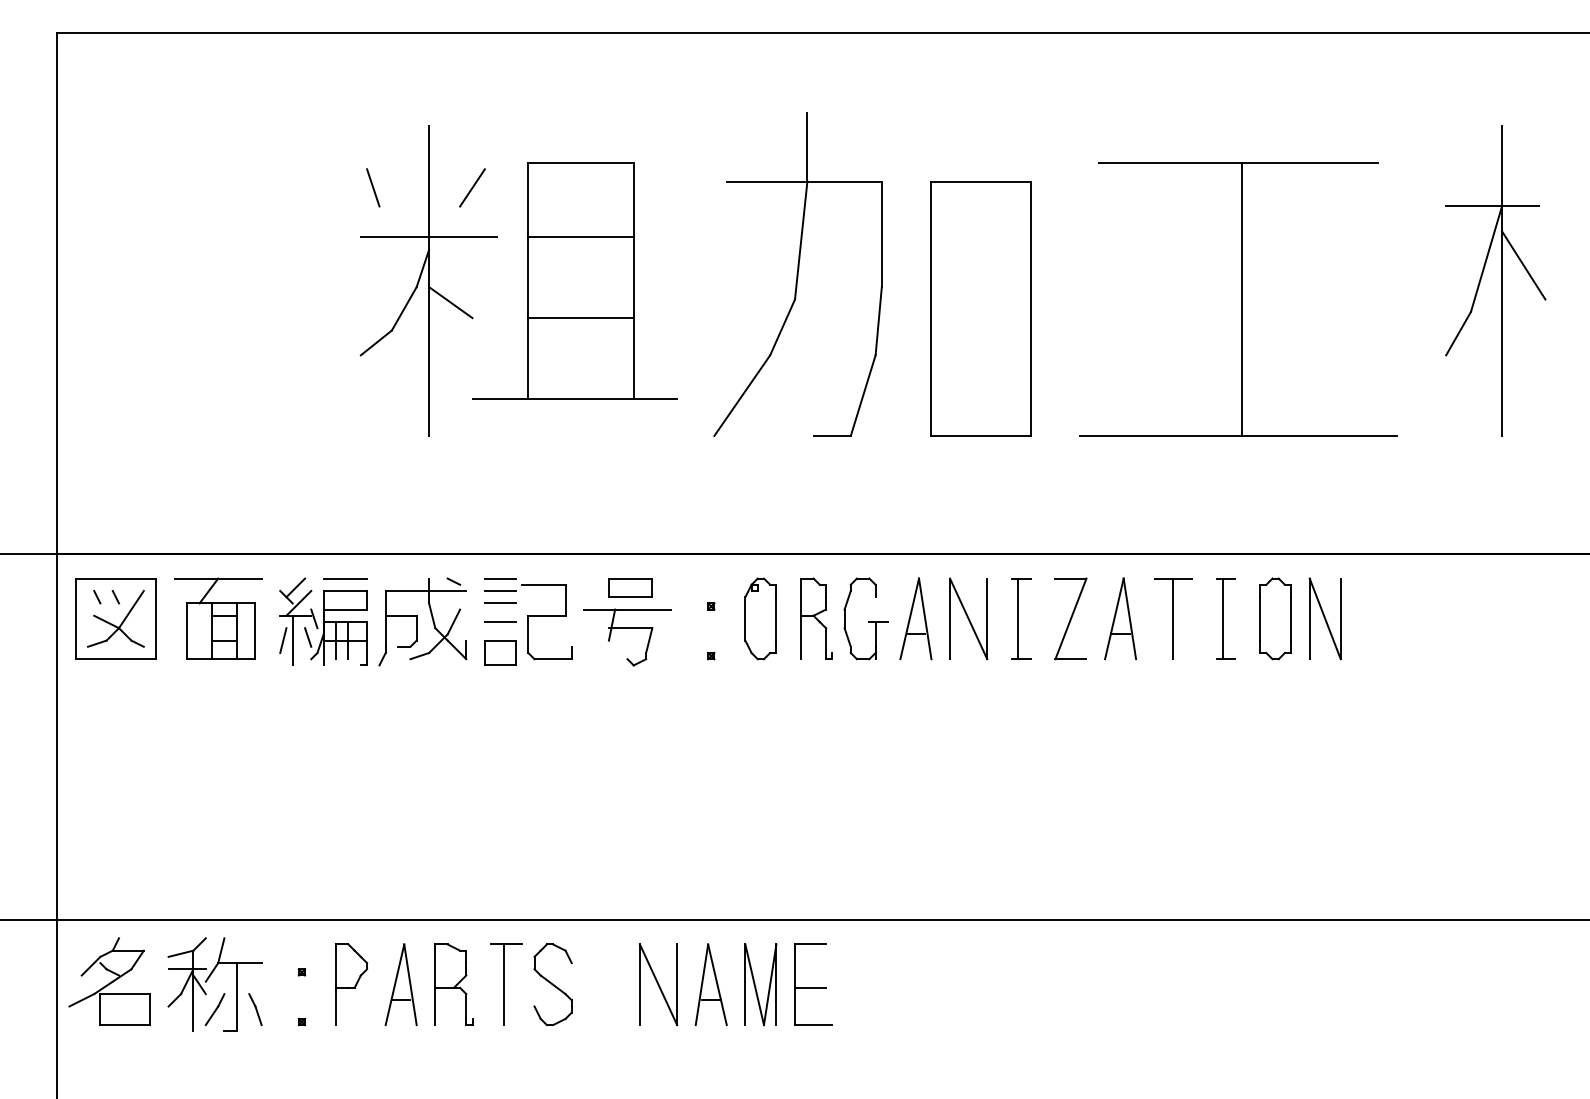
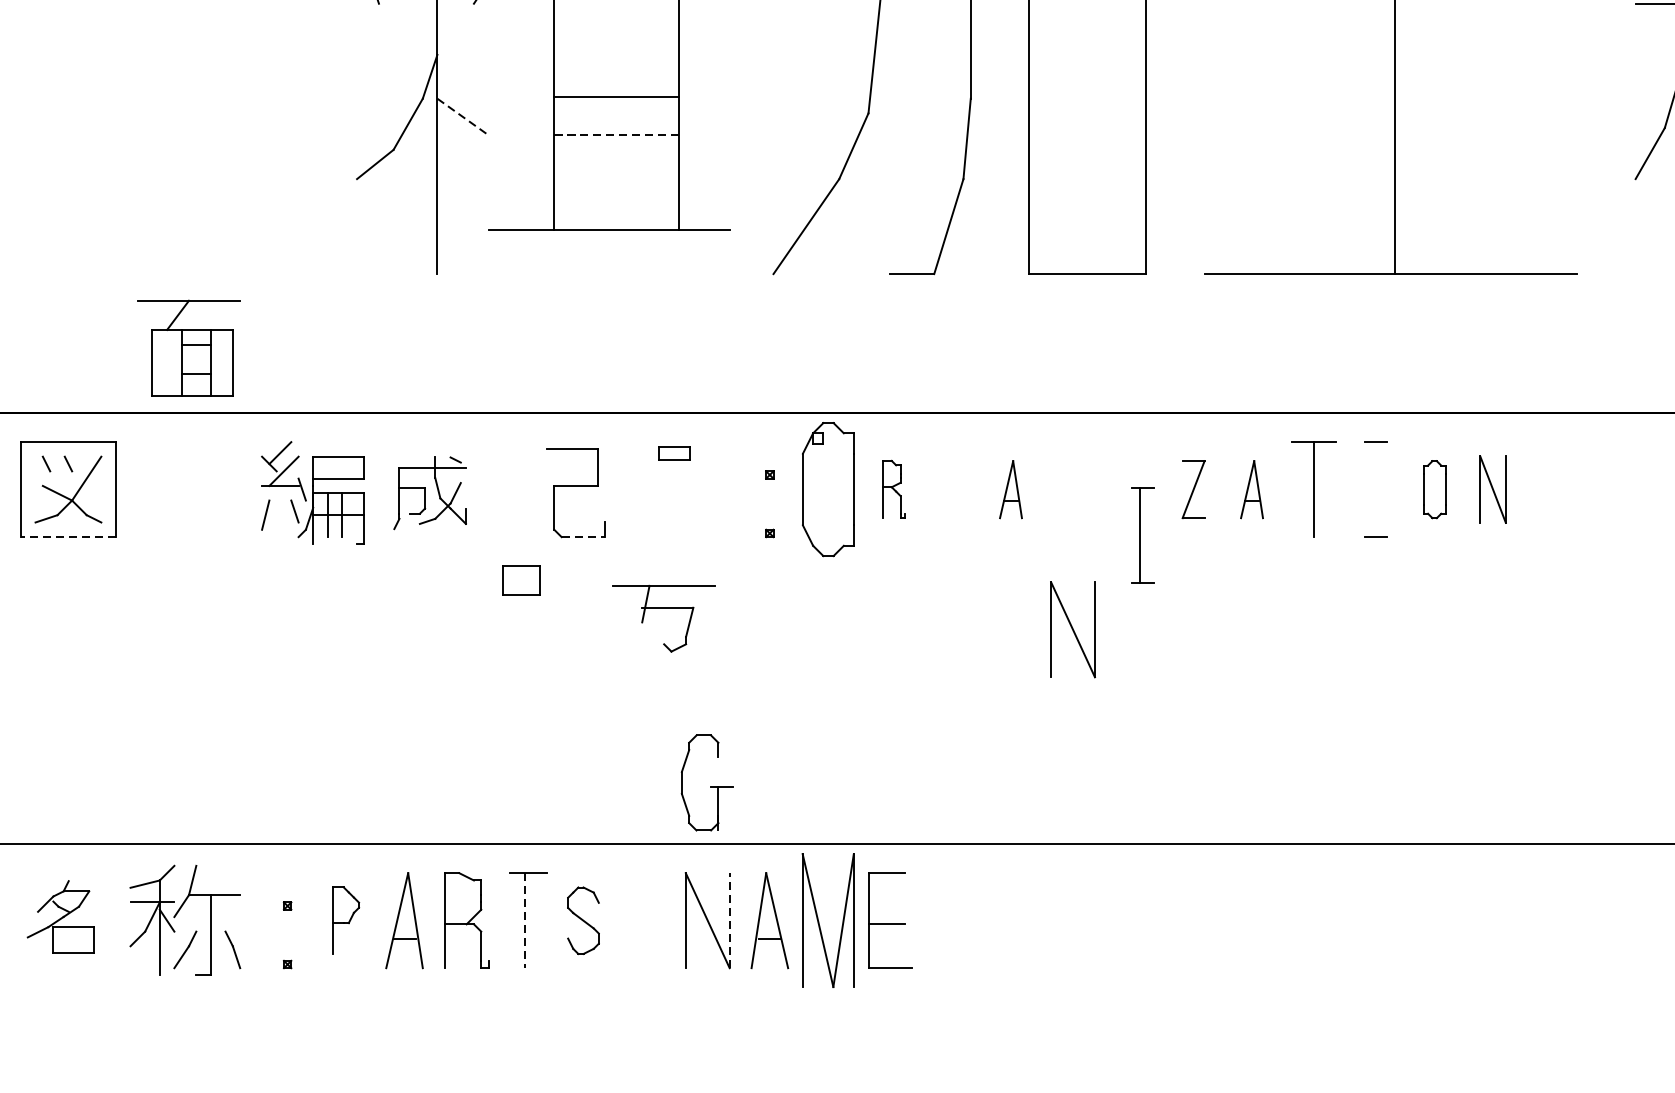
line: (428, 237) -> (436, 40), removed
line: (580, 237) -> (615, 96), moved
line: (450, 302) -> (462, 116), solid -> dashed
line: (581, 318) -> (616, 135), solid -> dashed
line: (345, 578) -> (338, 442), removed
line: (499, 578) -> (520, 442), removed
part: (630, 587) -> (674, 452), size x0.6
line: (499, 590) -> (520, 456), removed
line: (499, 603) -> (520, 471), removed
part: (218, 618) -> (189, 347), moved
part: (760, 618) -> (827, 489), size x1.4
part: (816, 618) -> (893, 489), size x0.6
part: (865, 618) -> (706, 782), moved
part: (915, 618) -> (1010, 489), size x0.6
part: (968, 618) -> (1072, 629), moved
part: (1021, 618) -> (1143, 535), moved
part: (1070, 618) -> (1193, 489), size x0.6
part: (1120, 618) -> (1251, 489), size x0.6
line: (1222, 618) -> (1372, 489), removed
part: (1275, 618) -> (1434, 489), size x0.6
part: (1324, 618) -> (1492, 489), size x0.7
part: (422, 621) -> (429, 492), size x0.7
line: (499, 621) -> (520, 492), removed
part: (627, 628) -> (664, 608), moved
line: (292, 640) -> (276, 515), removed
part: (500, 652) -> (521, 579), moved
line: (115, 659) -> (67, 537), solid -> dashed
line: (553, 659) -> (583, 537), solid -> dashed
part: (109, 981) -> (60, 916), size x0.7
part: (351, 984) -> (346, 920), size x0.7
part: (552, 984) -> (582, 920), size x0.7
line: (677, 984) -> (730, 920), solid -> dashed
part: (760, 984) -> (827, 920), size x1.4
line: (503, 985) -> (525, 921), solid -> dashed

